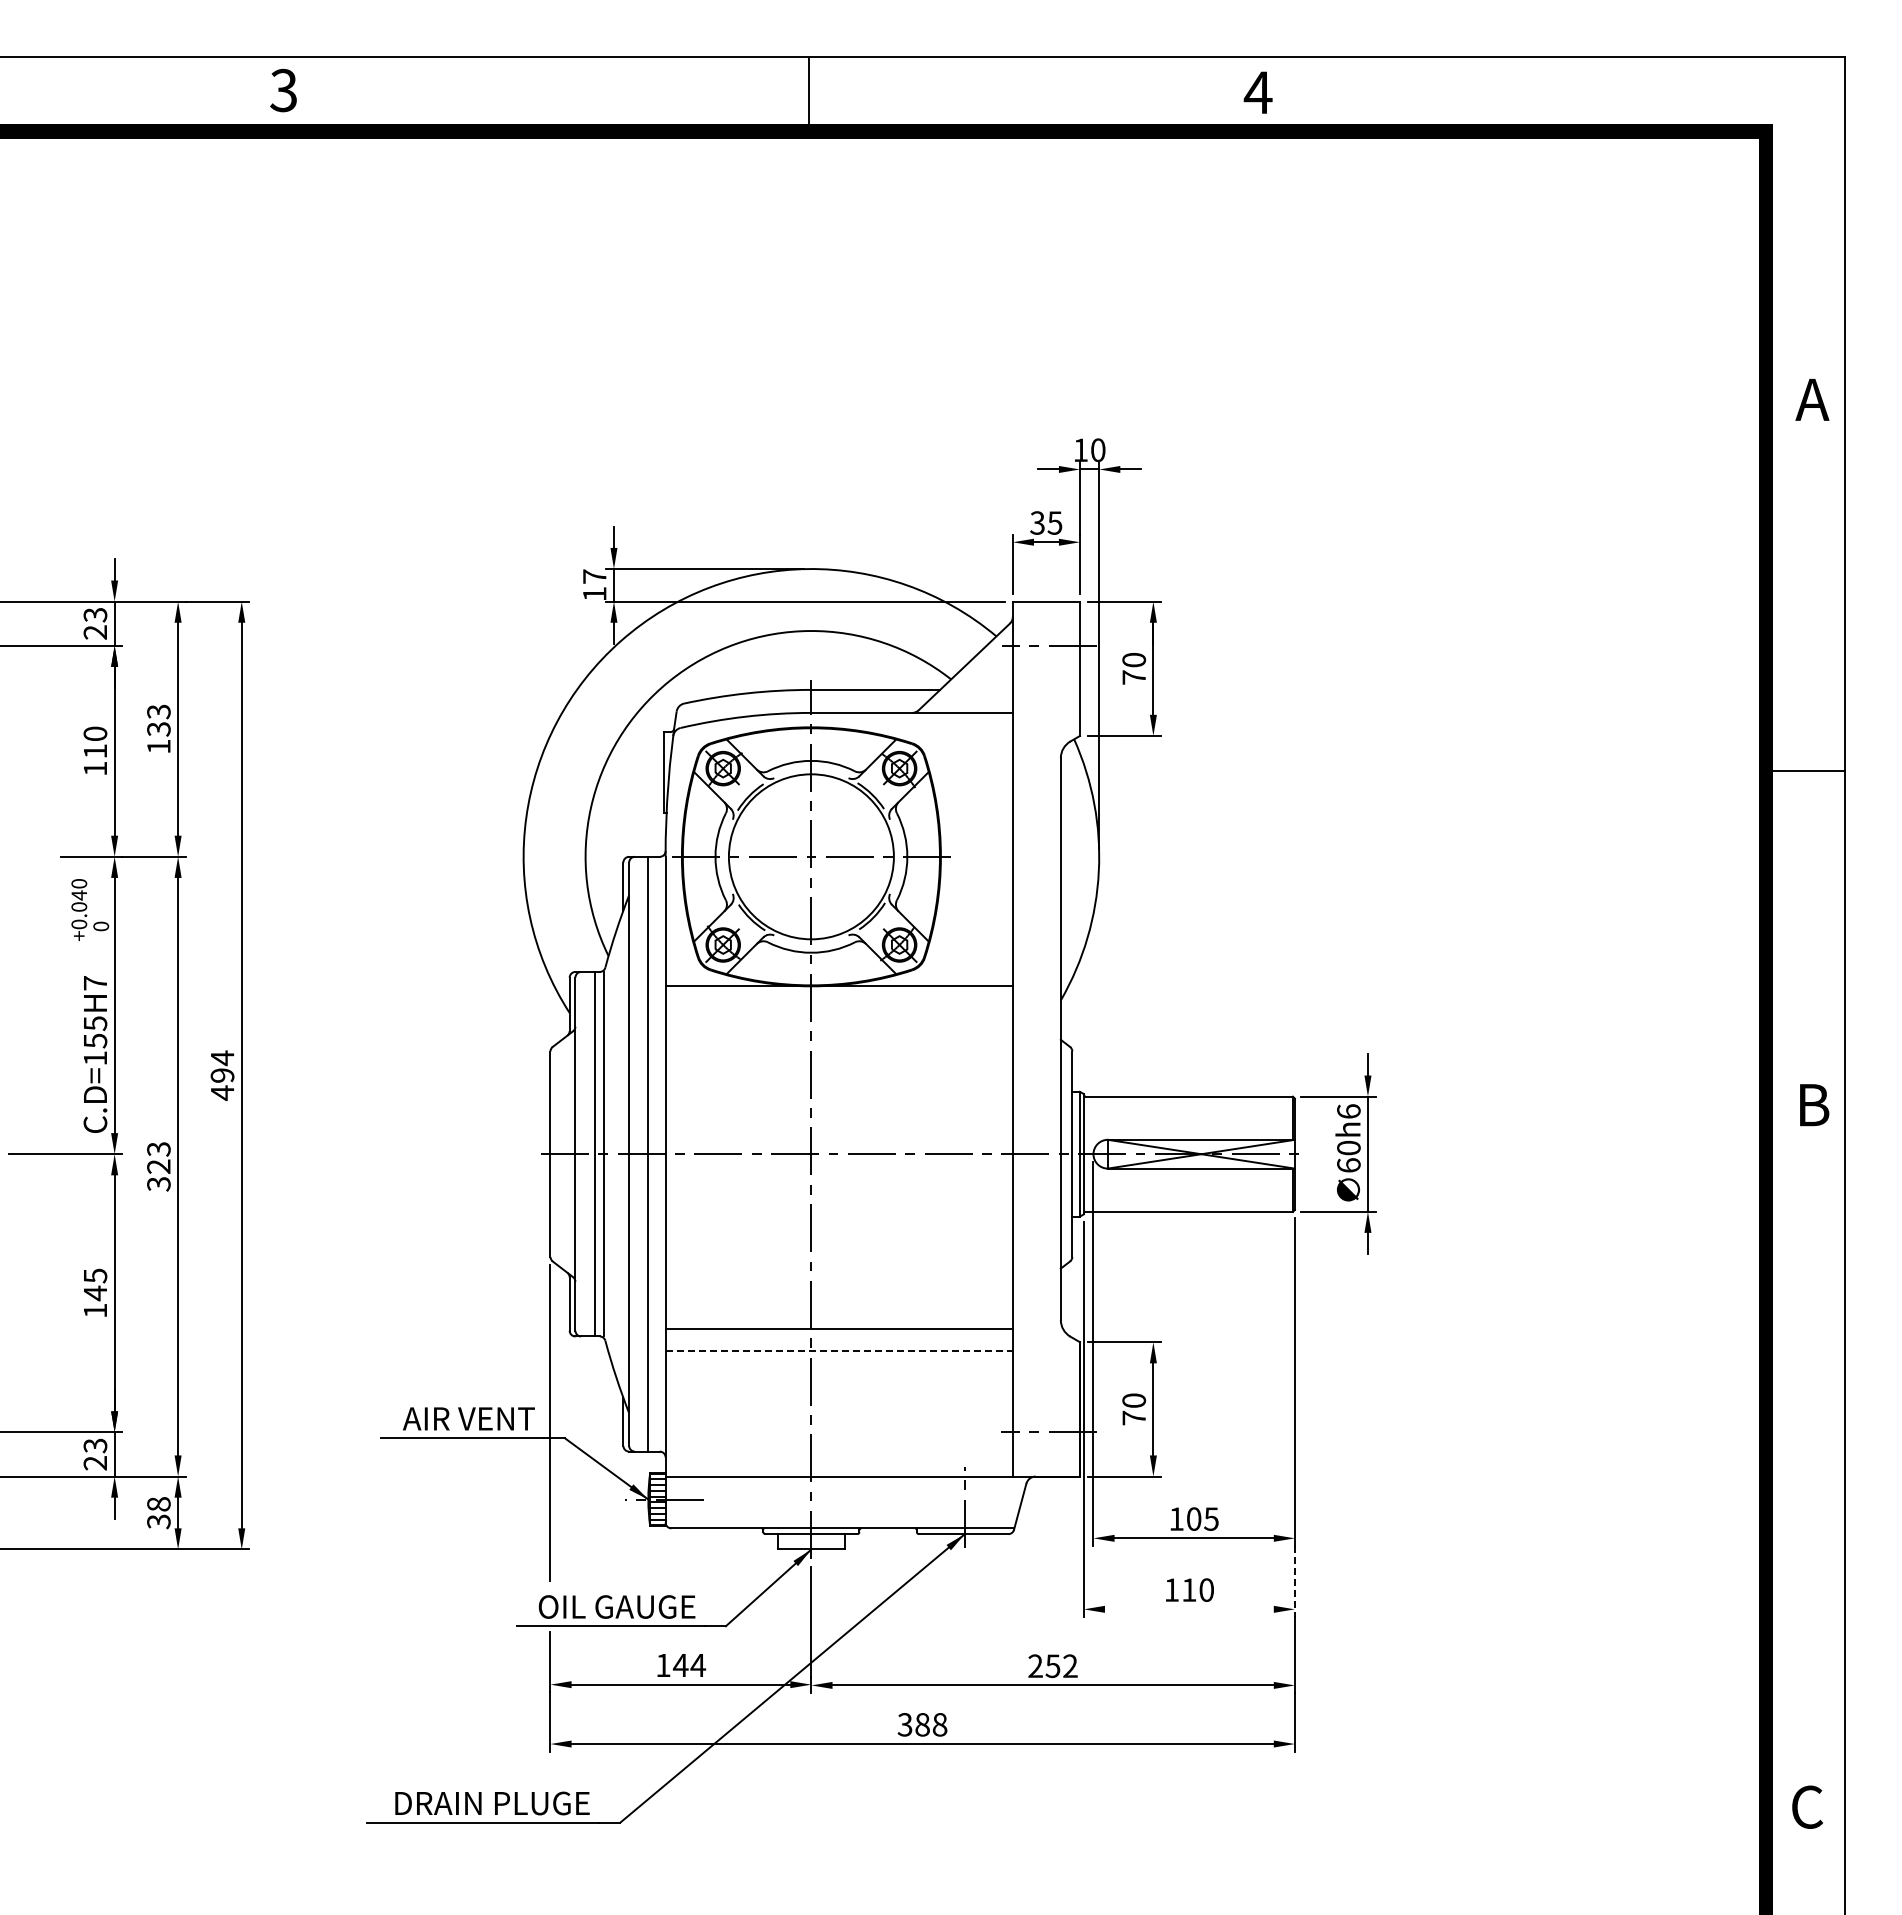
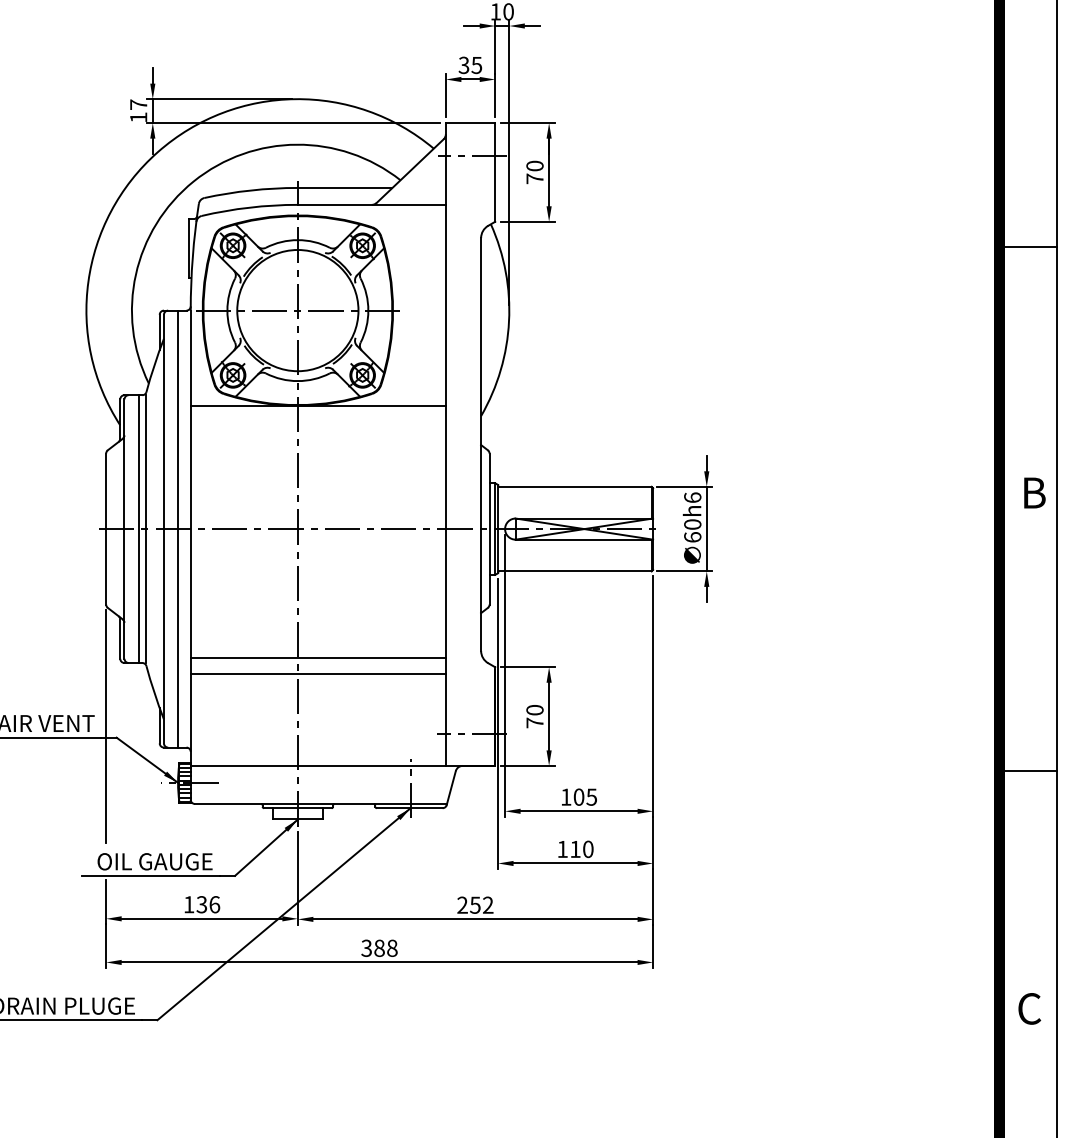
line: (839, 1351) -> (318, 674), dashed -> solid
line: (1804, 1483) -> (1027, 771), added
line: (1294, 1581) -> (652, 843), dashed -> solid
line: (1188, 1609) -> (574, 863), added
text: (689, 1665) -> (208, 904), 144 -> 136

